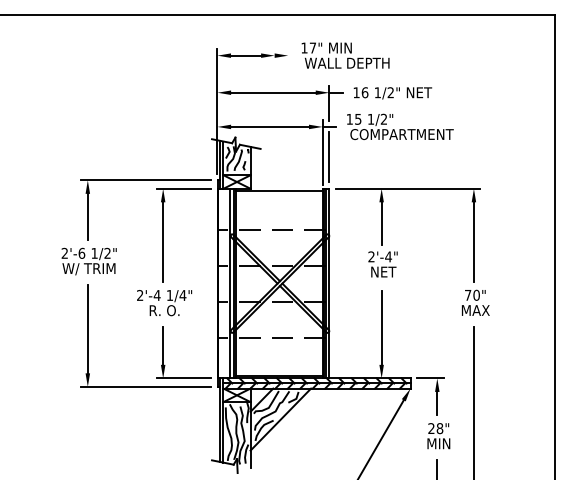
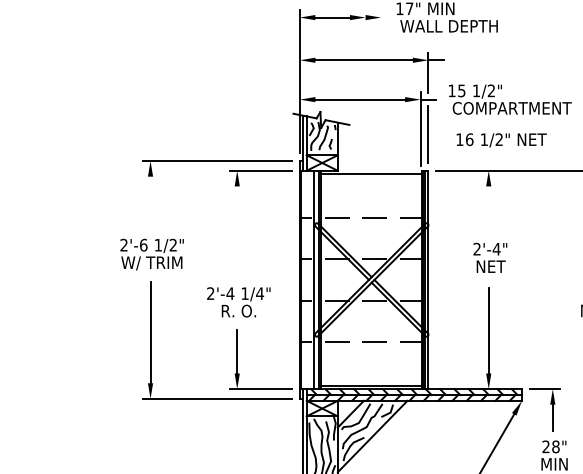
text: (392, 93) -> (501, 140), moved
line: (87, 216) -> (150, 202), removed
line: (381, 223) -> (488, 210), removed
line: (163, 241) -> (237, 231), removed

